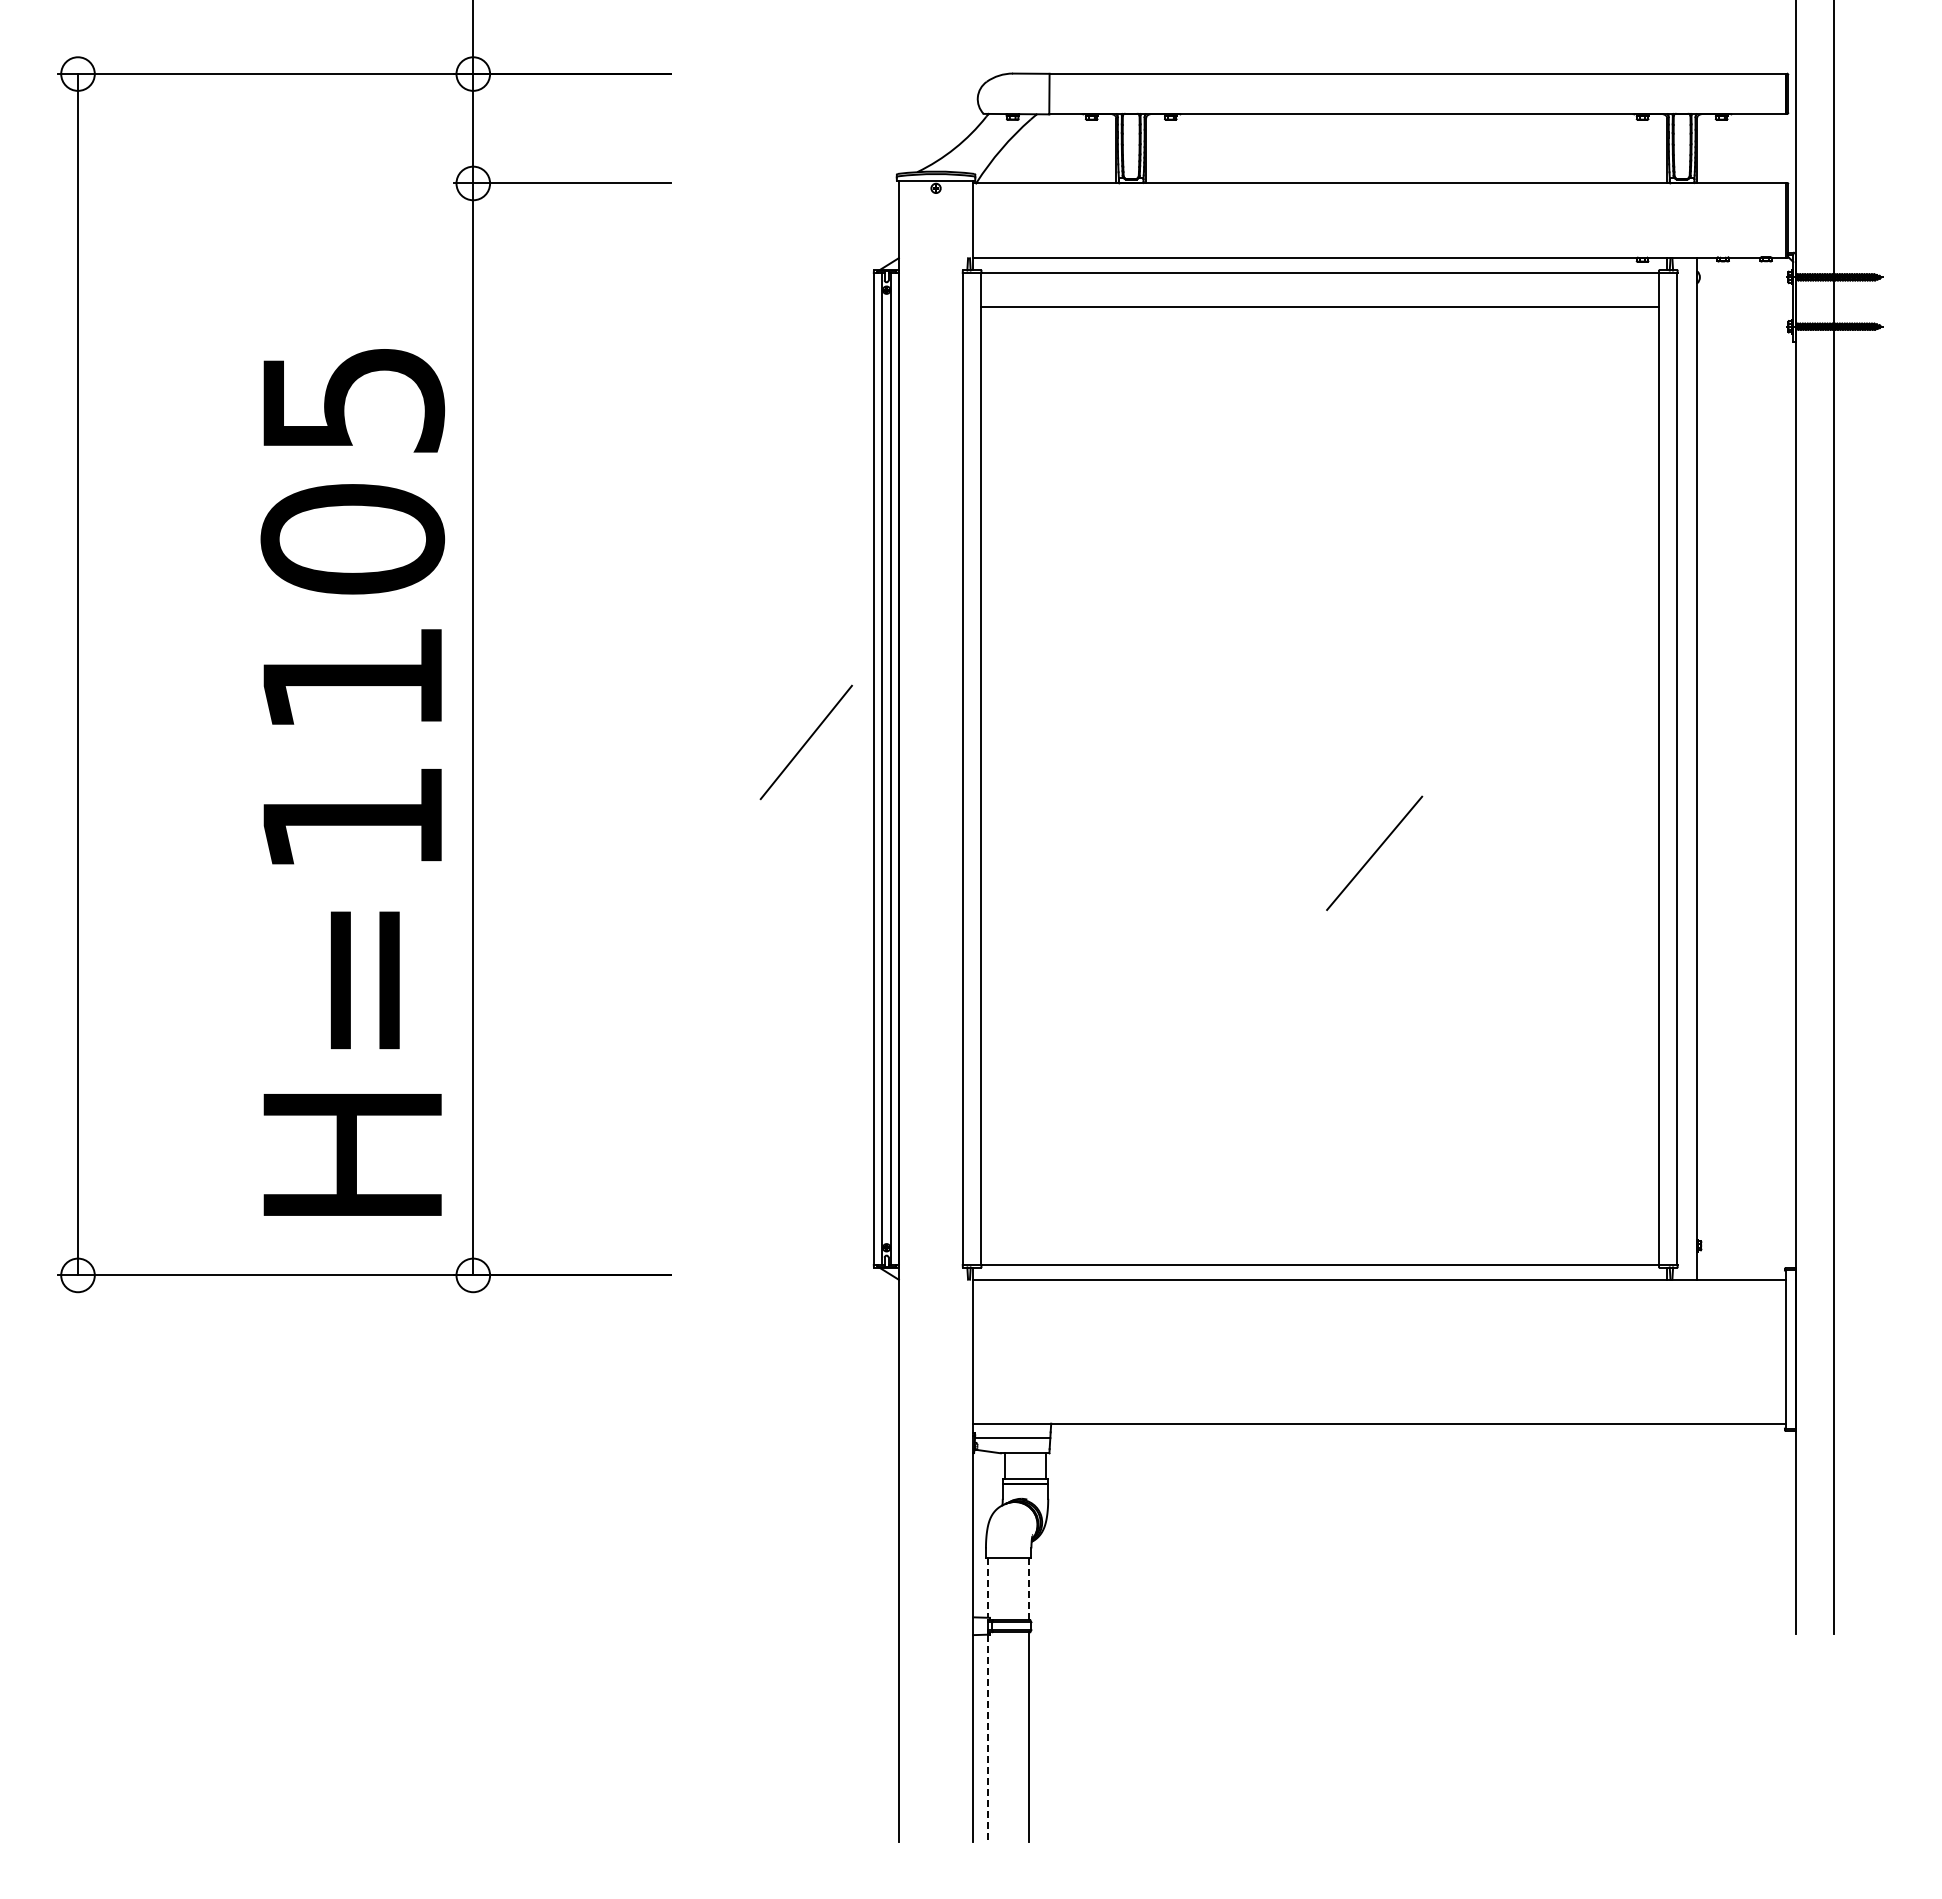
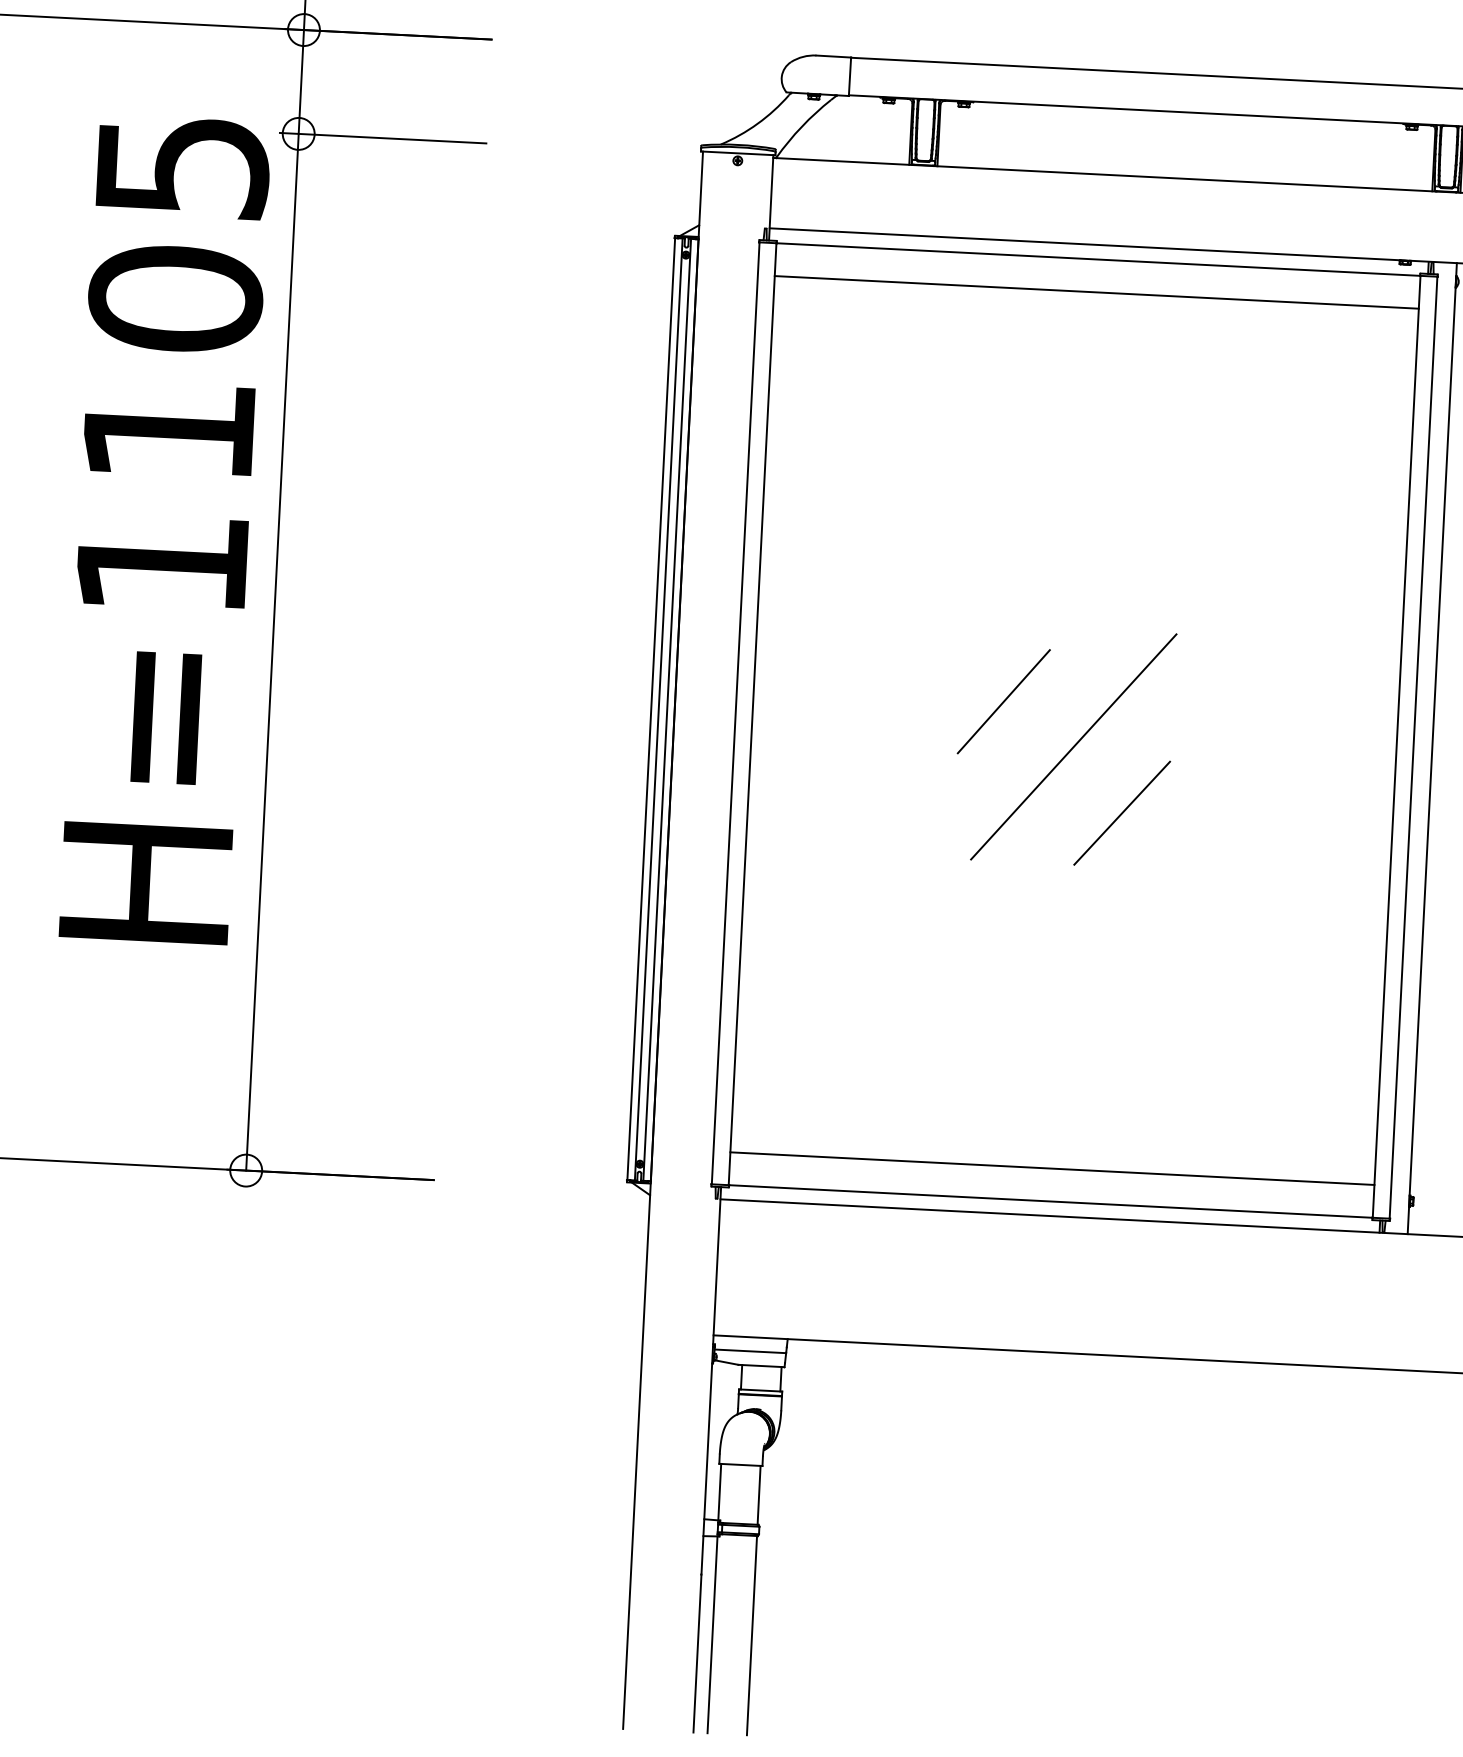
line: (805, 742) -> (1003, 701), moved
text: (352, 782) -> (163, 529), moved
line: (1320, 785) -> (1074, 746), added
line: (1320, 1230) -> (1052, 1168), added
line: (987, 1588) -> (719, 1492), dashed -> solid
line: (1029, 1589) -> (759, 1495), dashed -> solid
line: (987, 1738) -> (712, 1634), dashed -> solid

